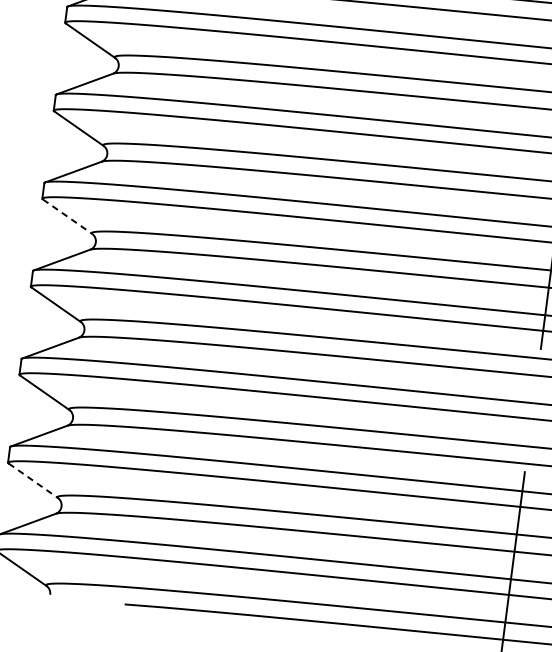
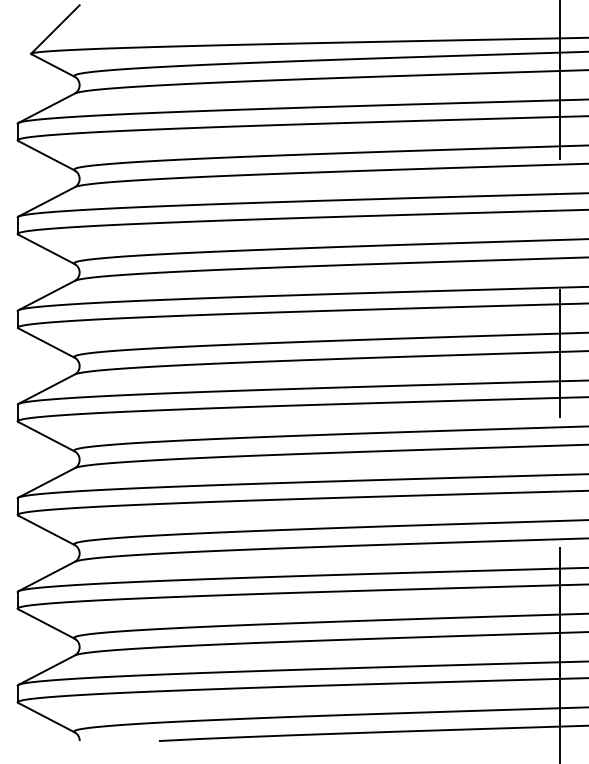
line: (67, 217) -> (46, 343), dashed -> solid
line: (33, 481) -> (46, 624), dashed -> solid

